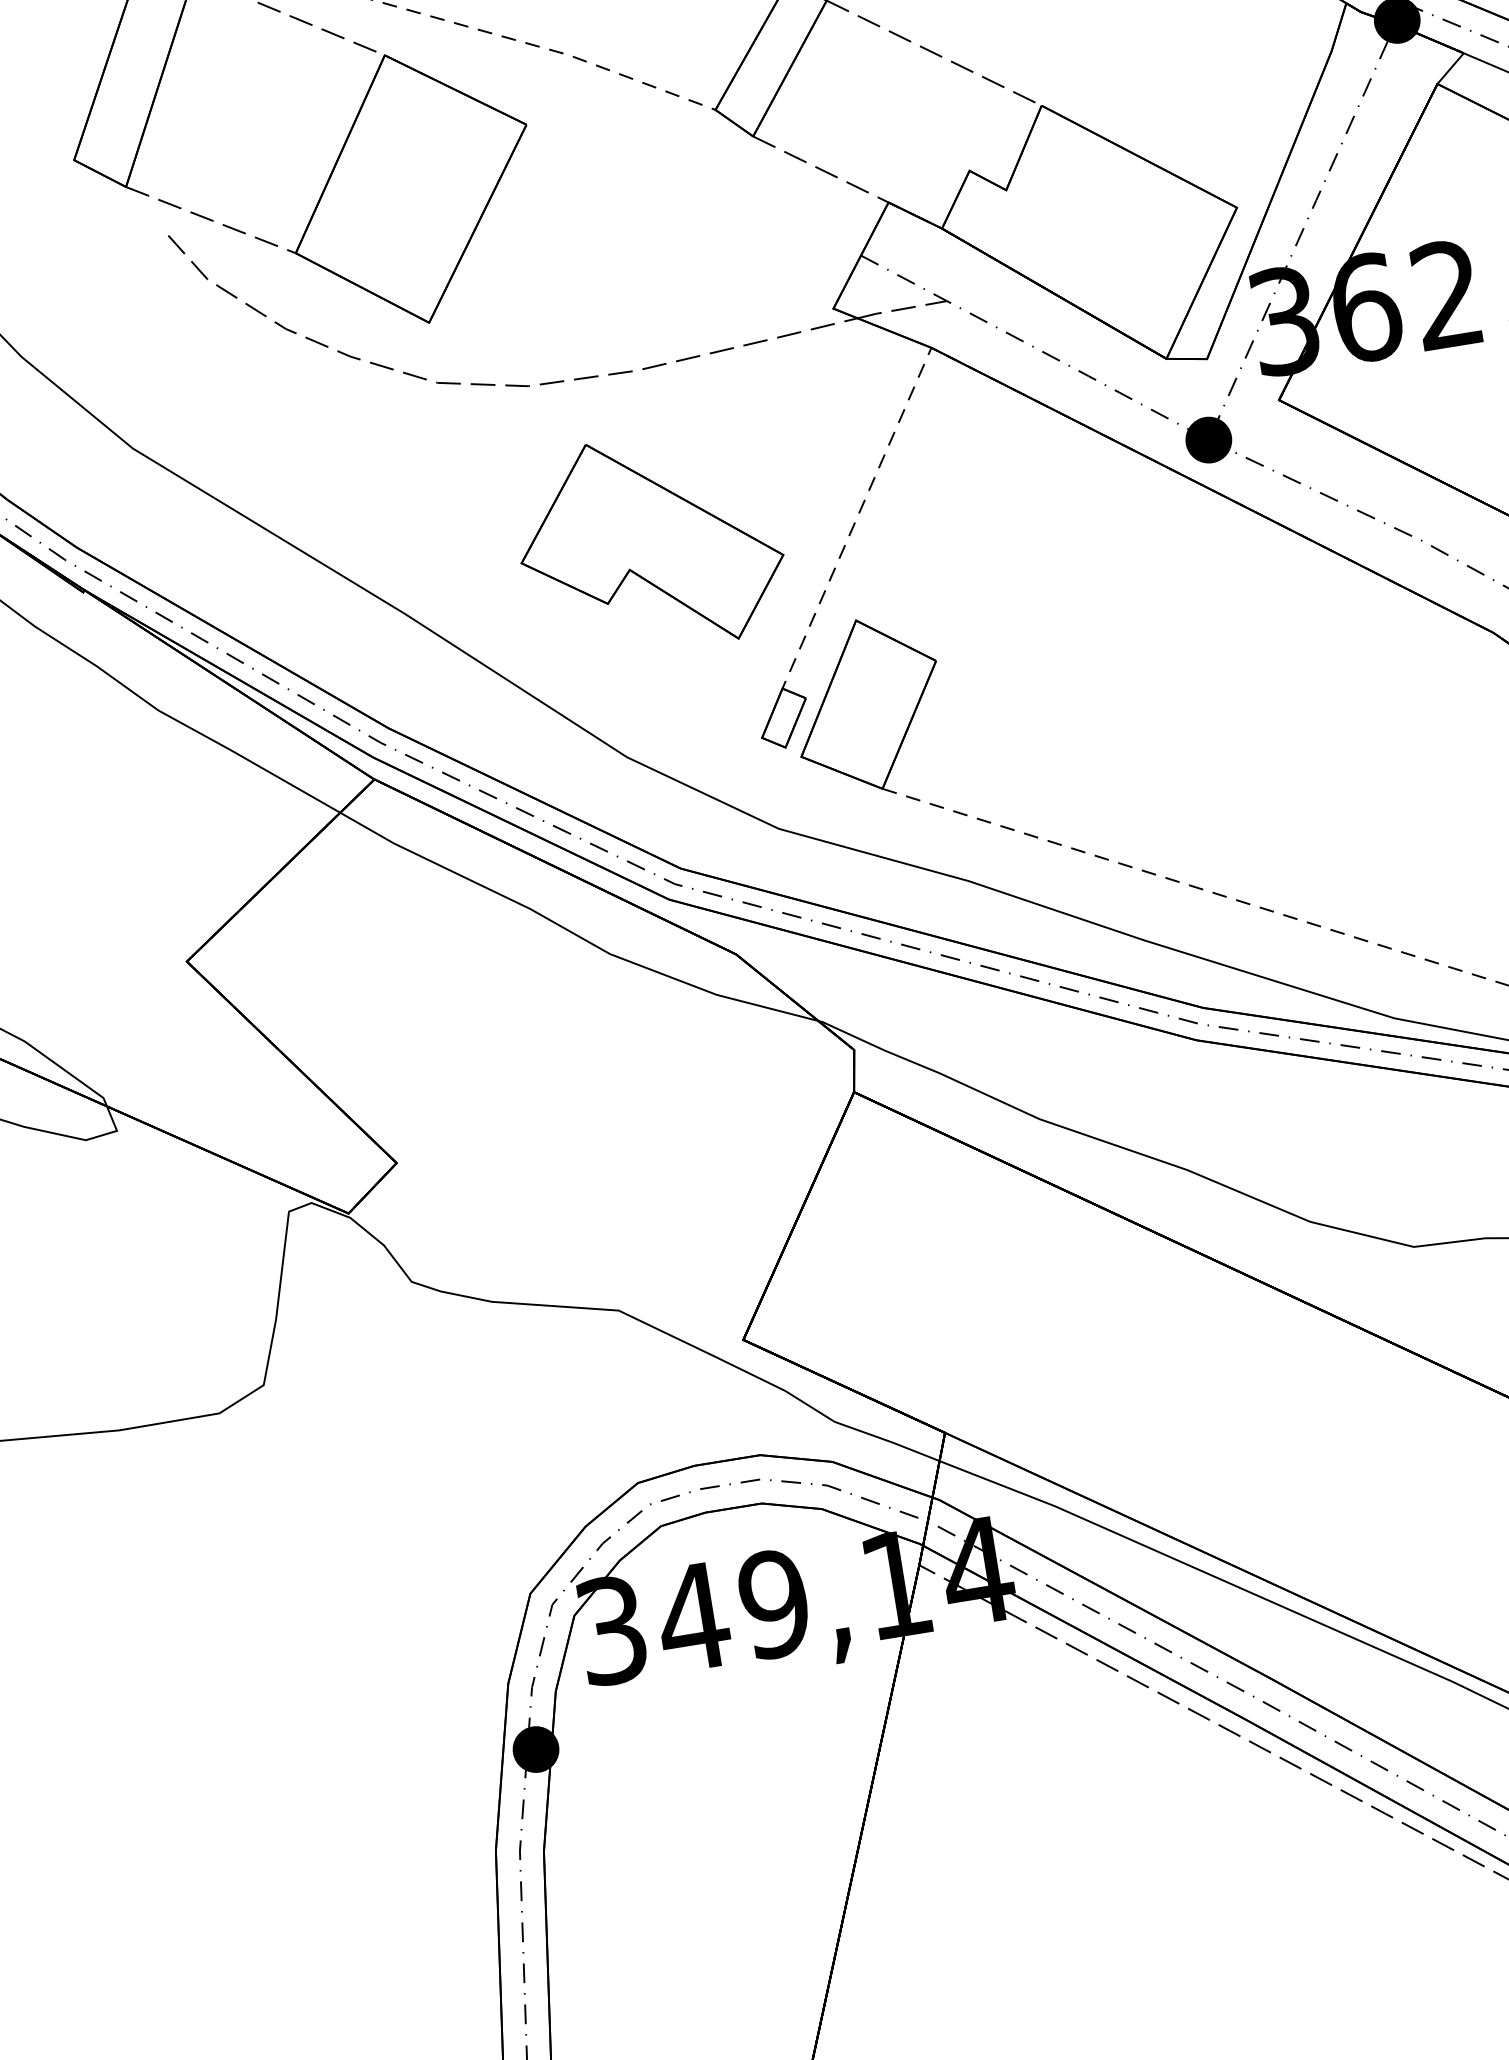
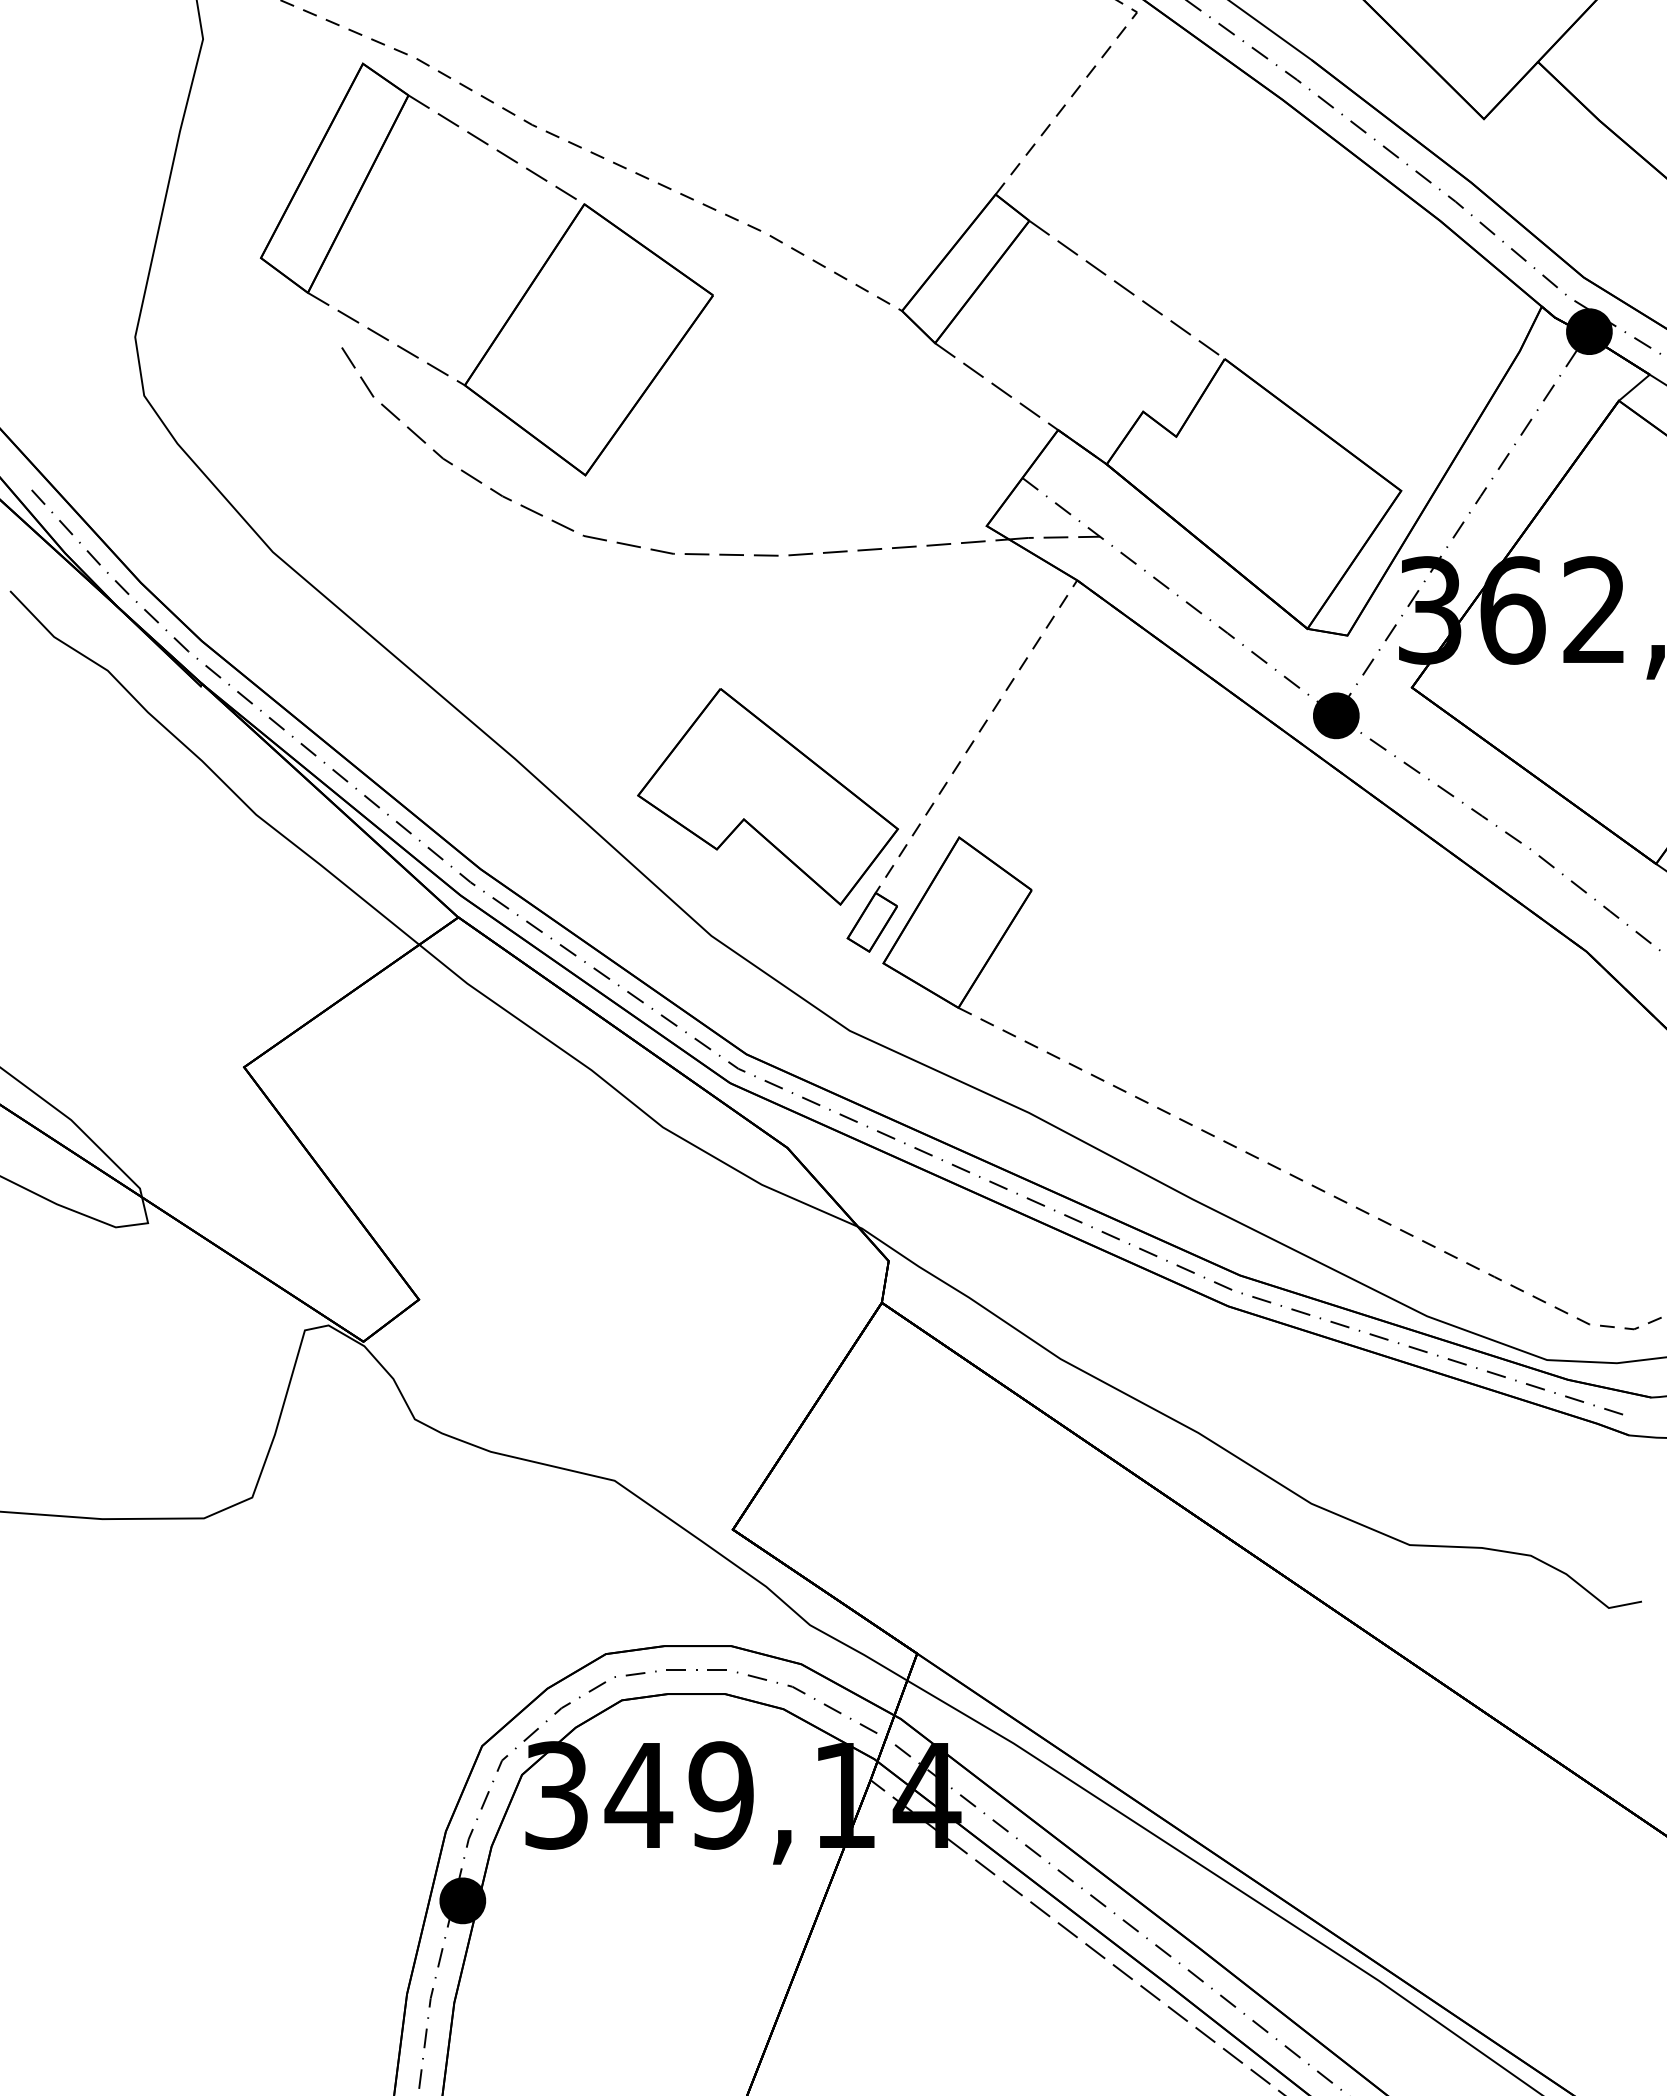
part: (649, 543) -> (767, 796), moved

